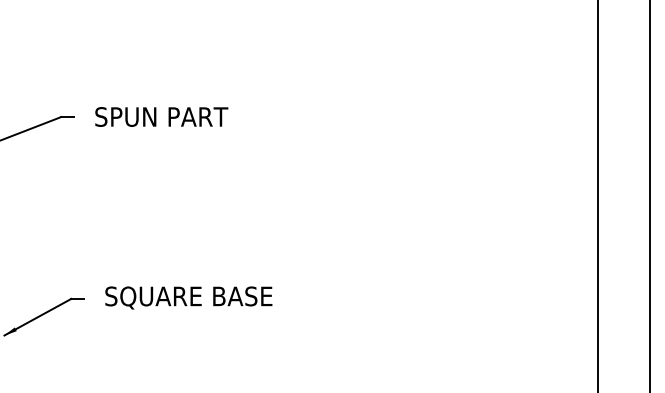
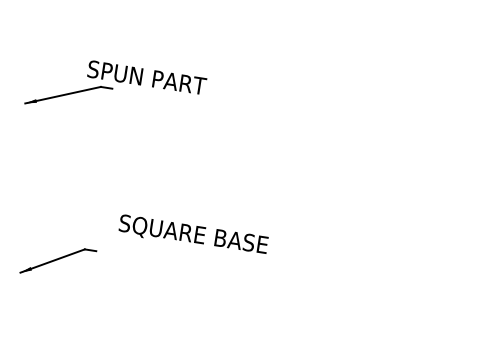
text: (161, 116) -> (146, 77), moved
text: (188, 297) -> (193, 235), moved

